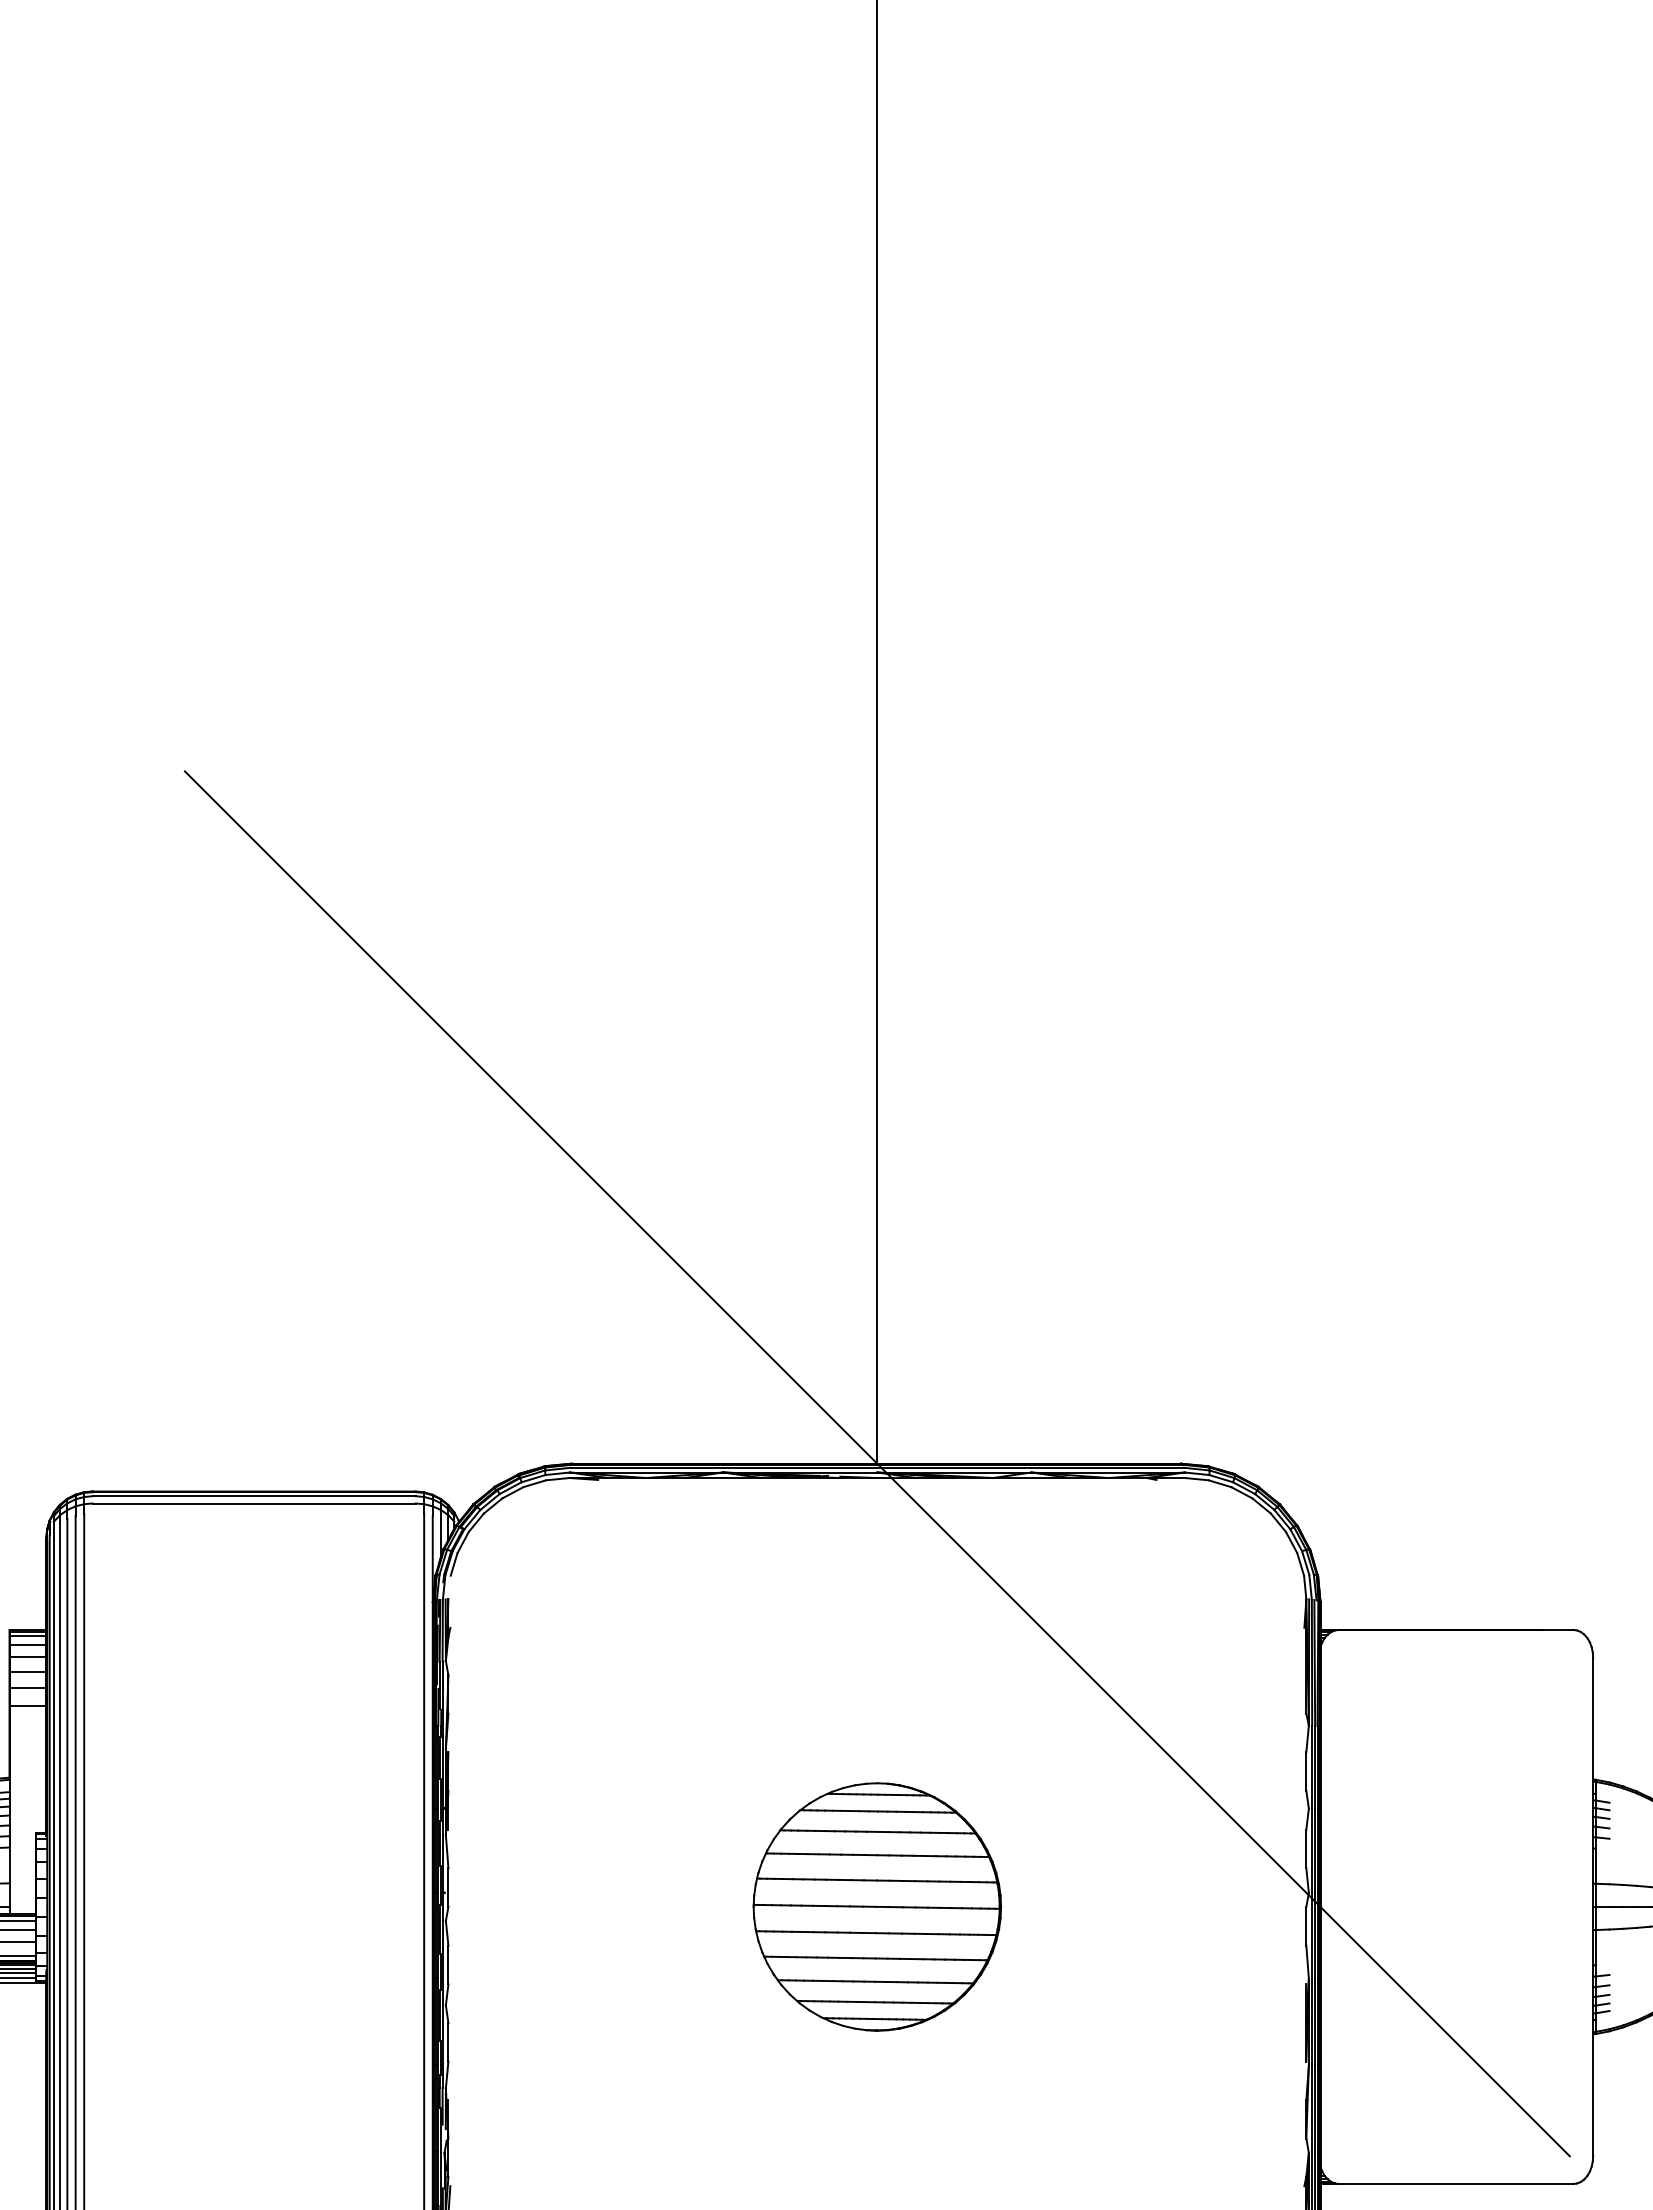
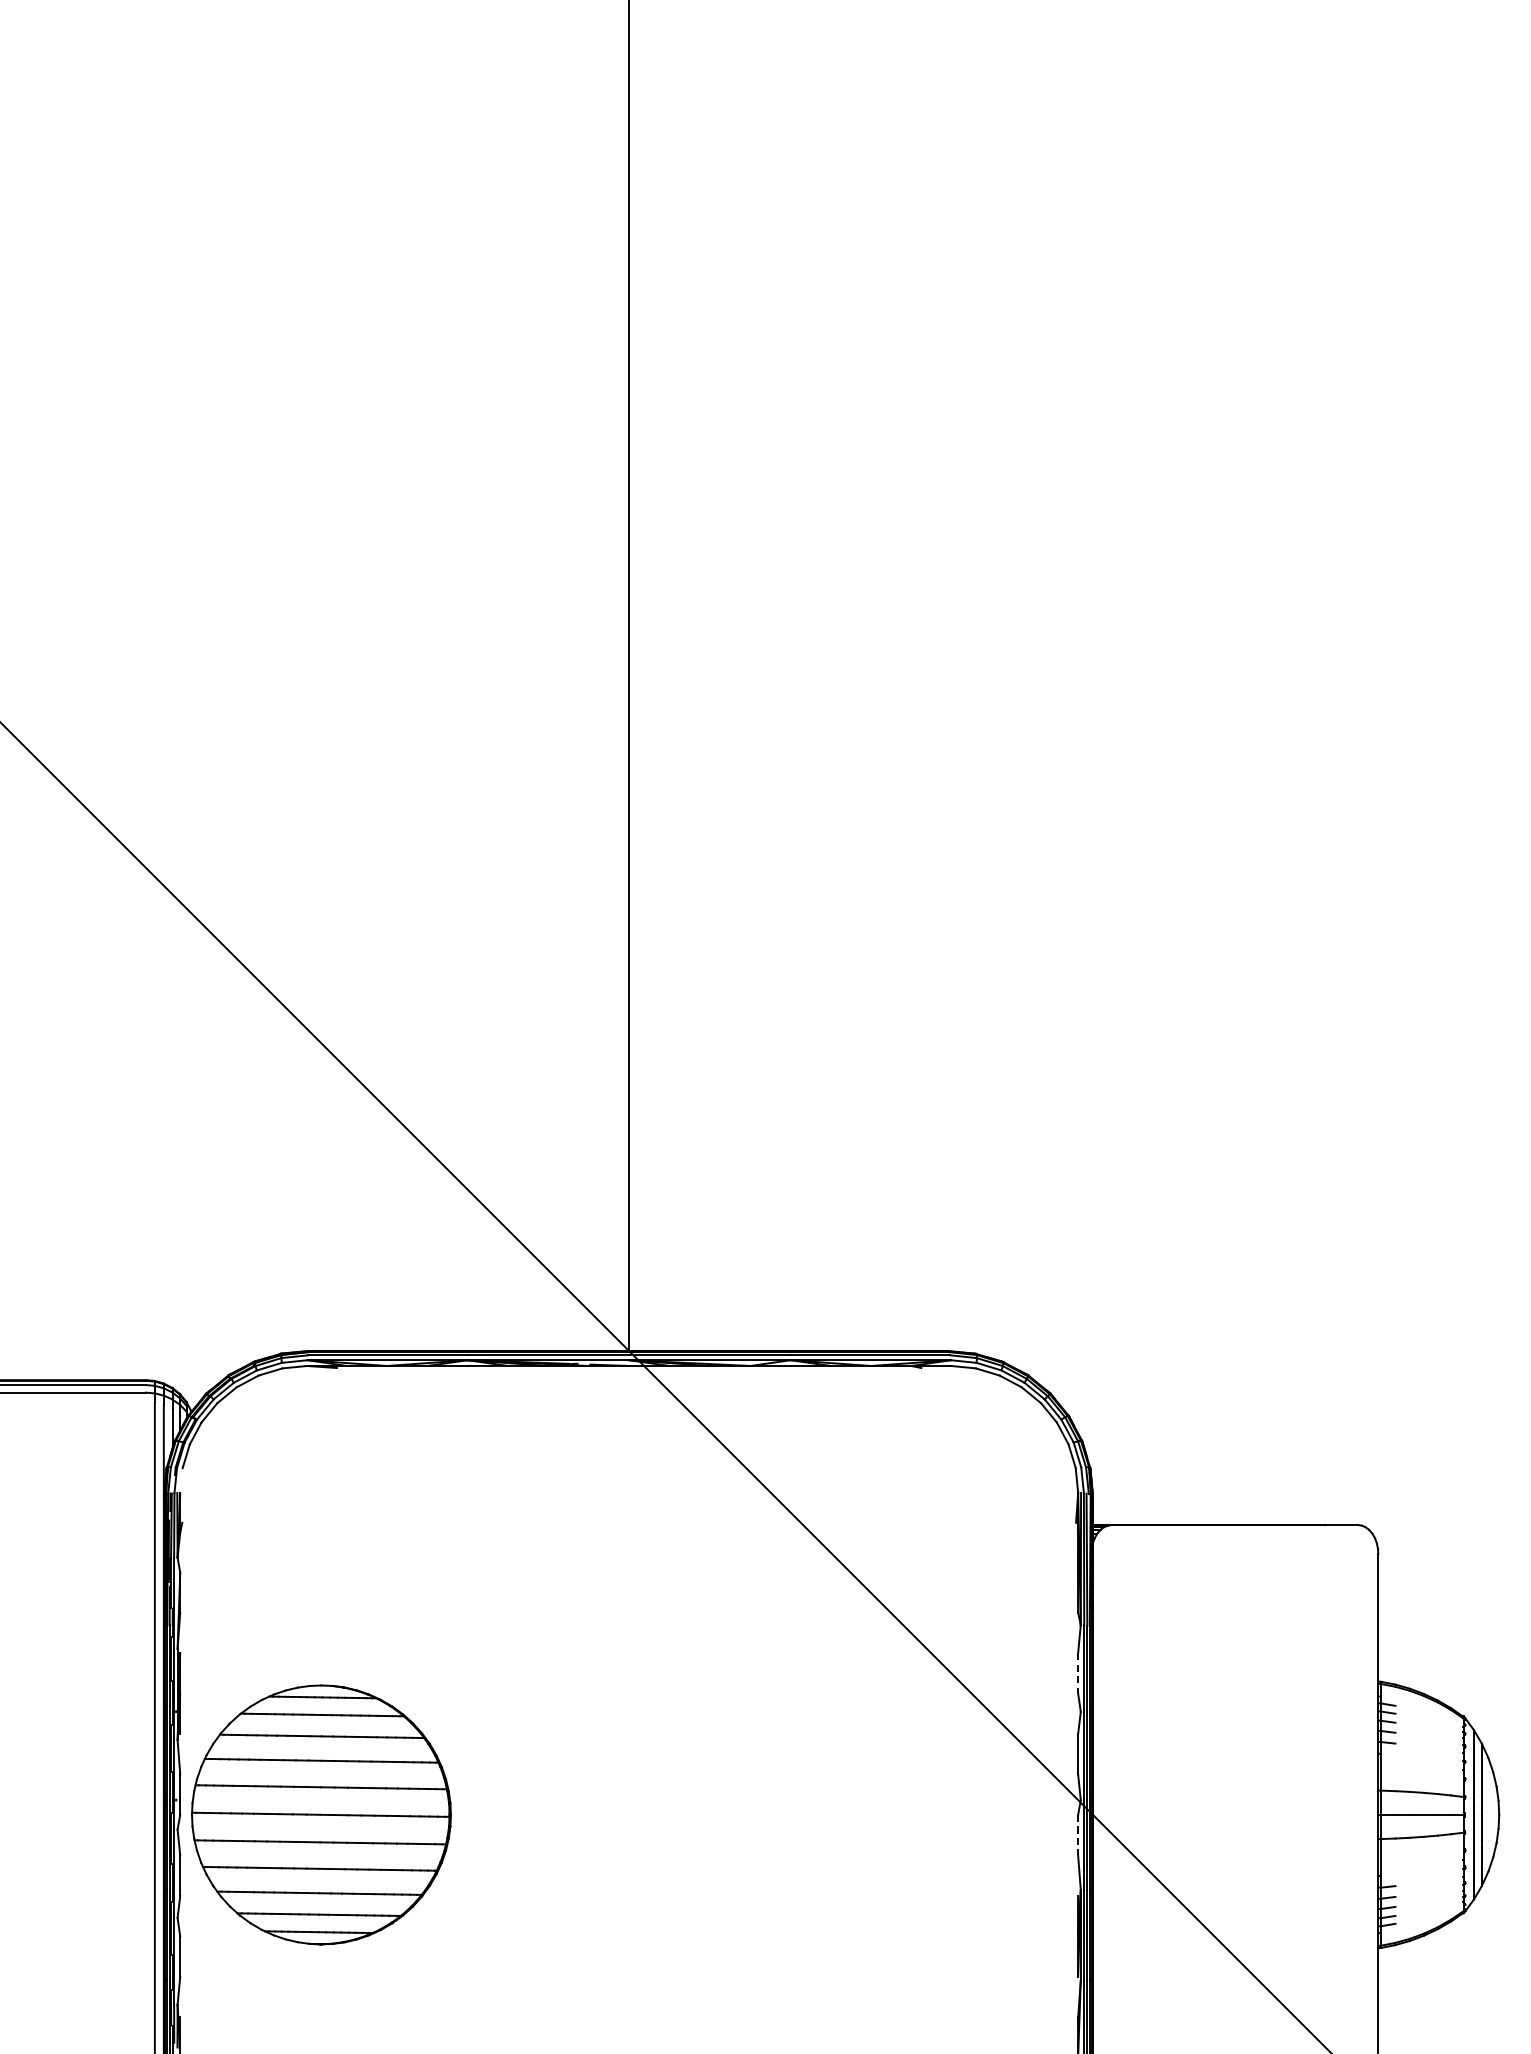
line: (1306, 1772) -> (1078, 1674), solid -> dashed
part: (877, 1906) -> (321, 1814), moved
line: (1306, 1926) -> (1078, 1835), solid -> dashed

